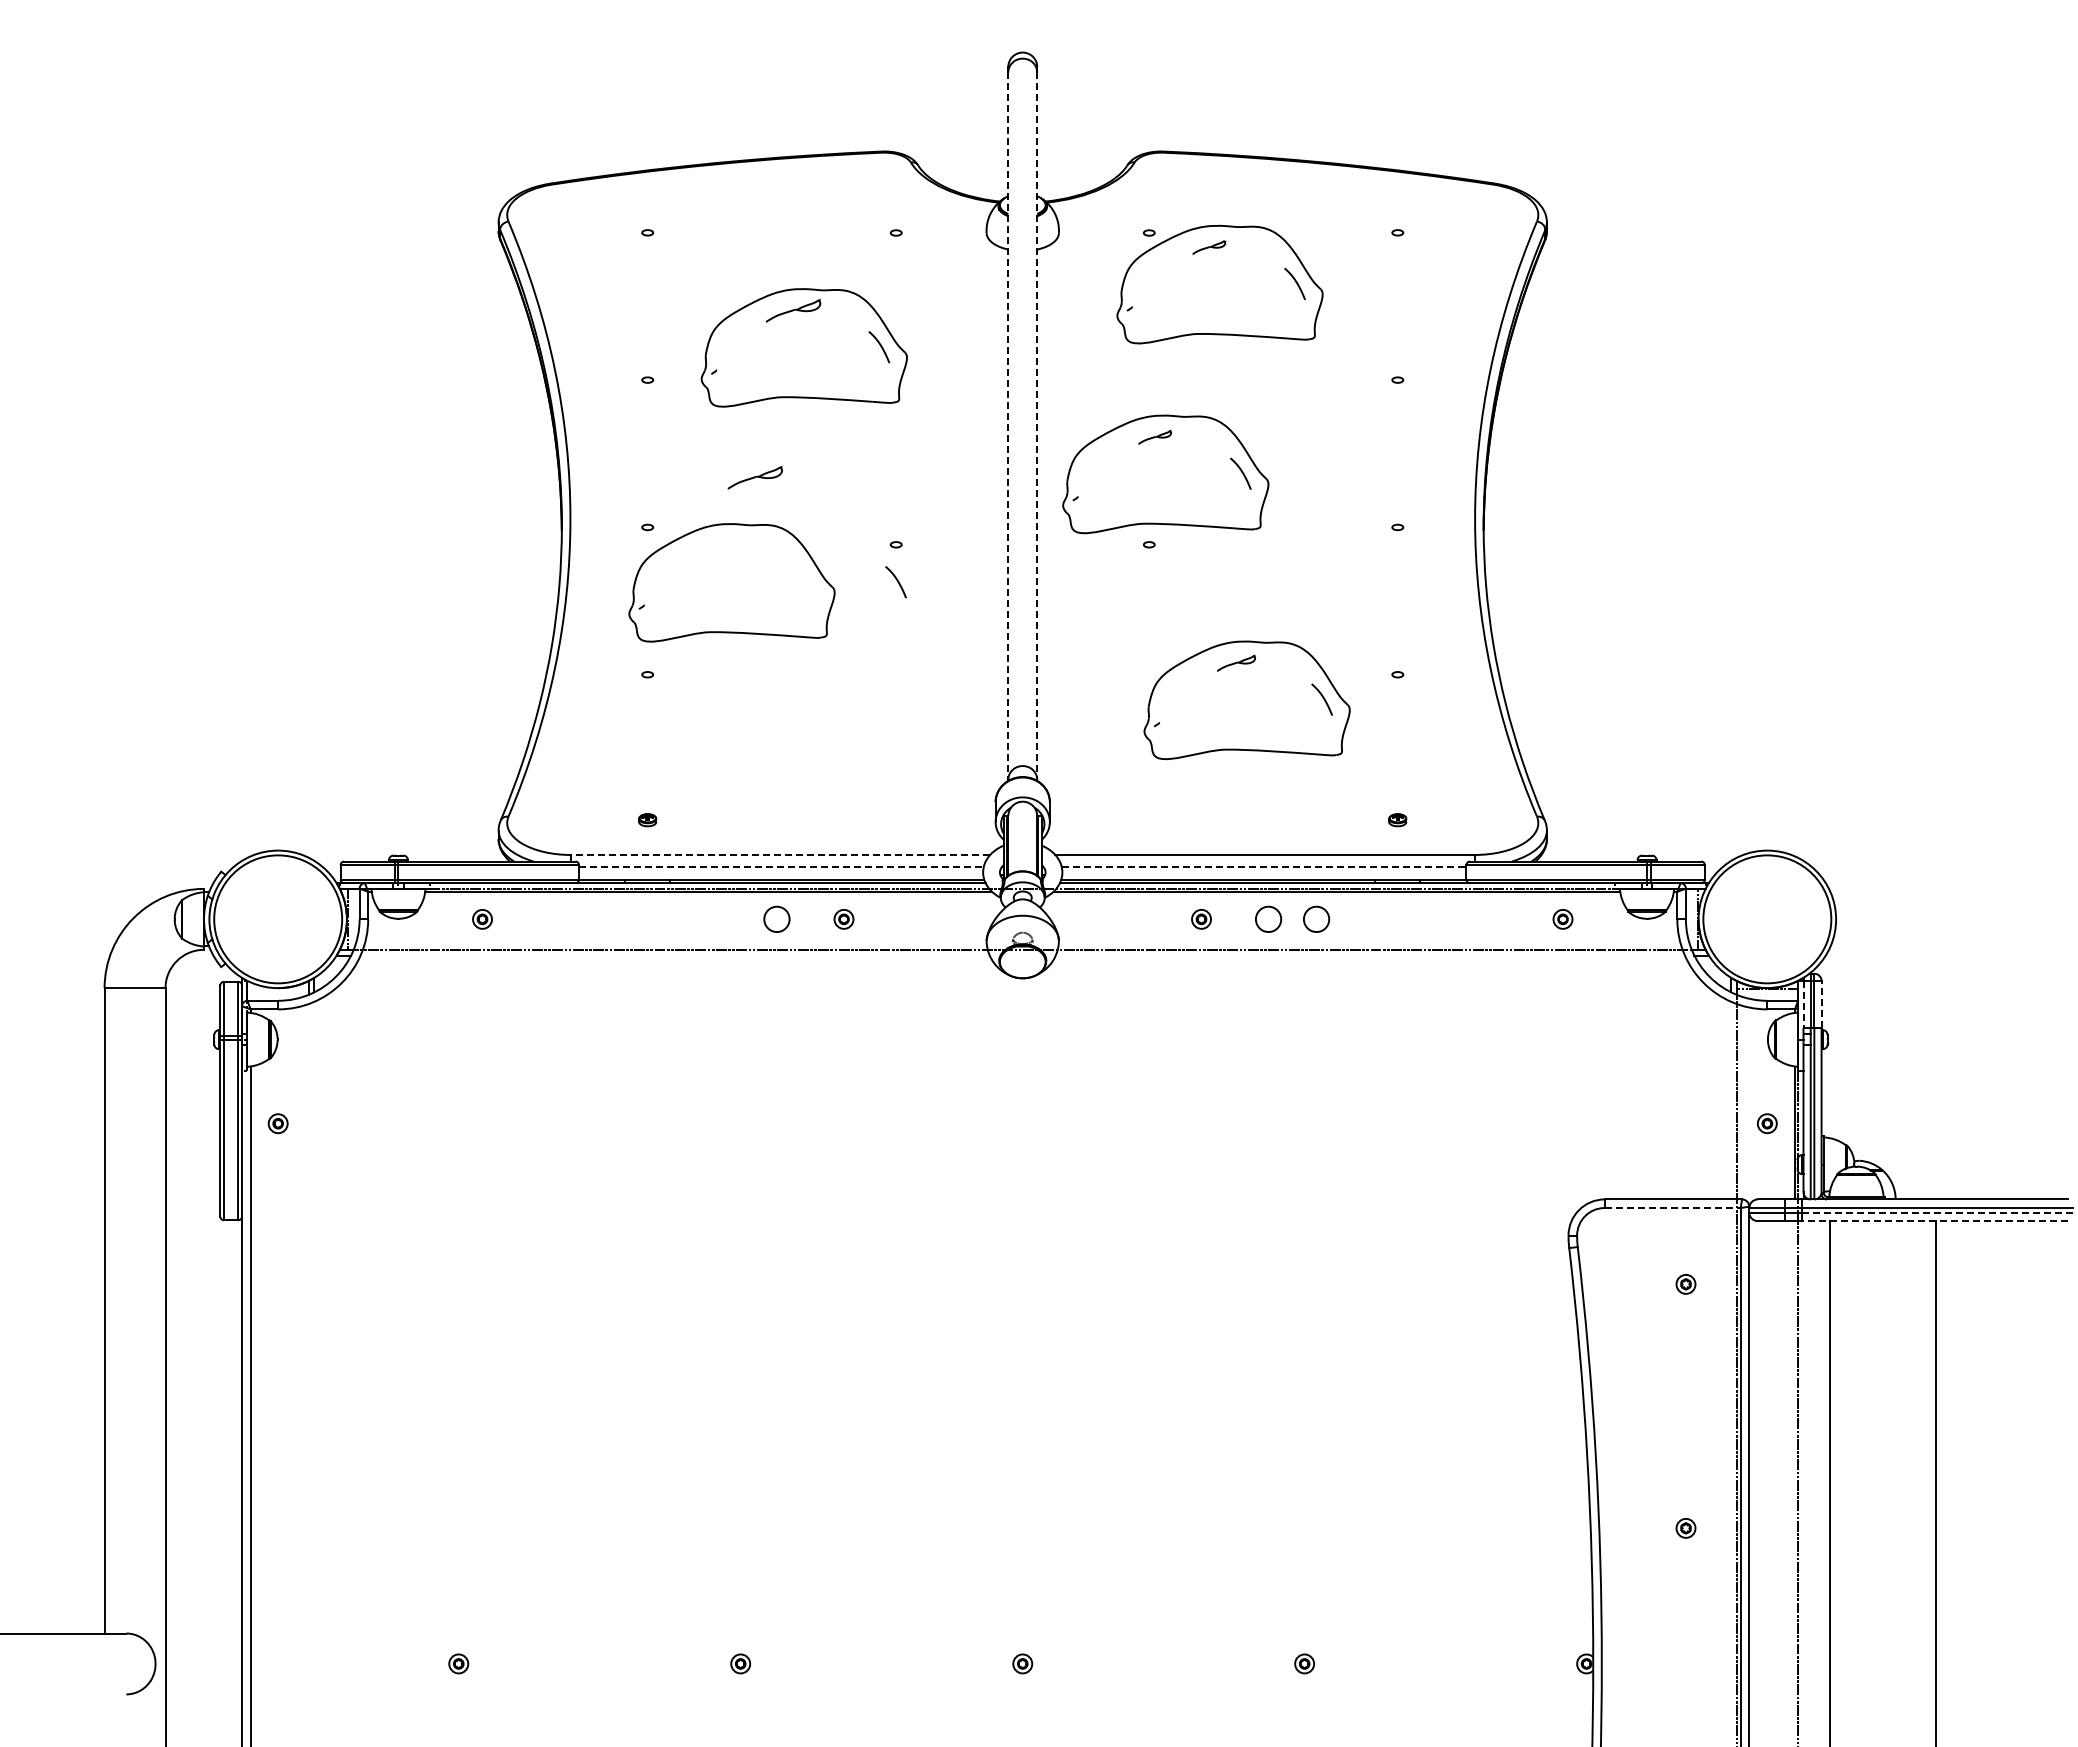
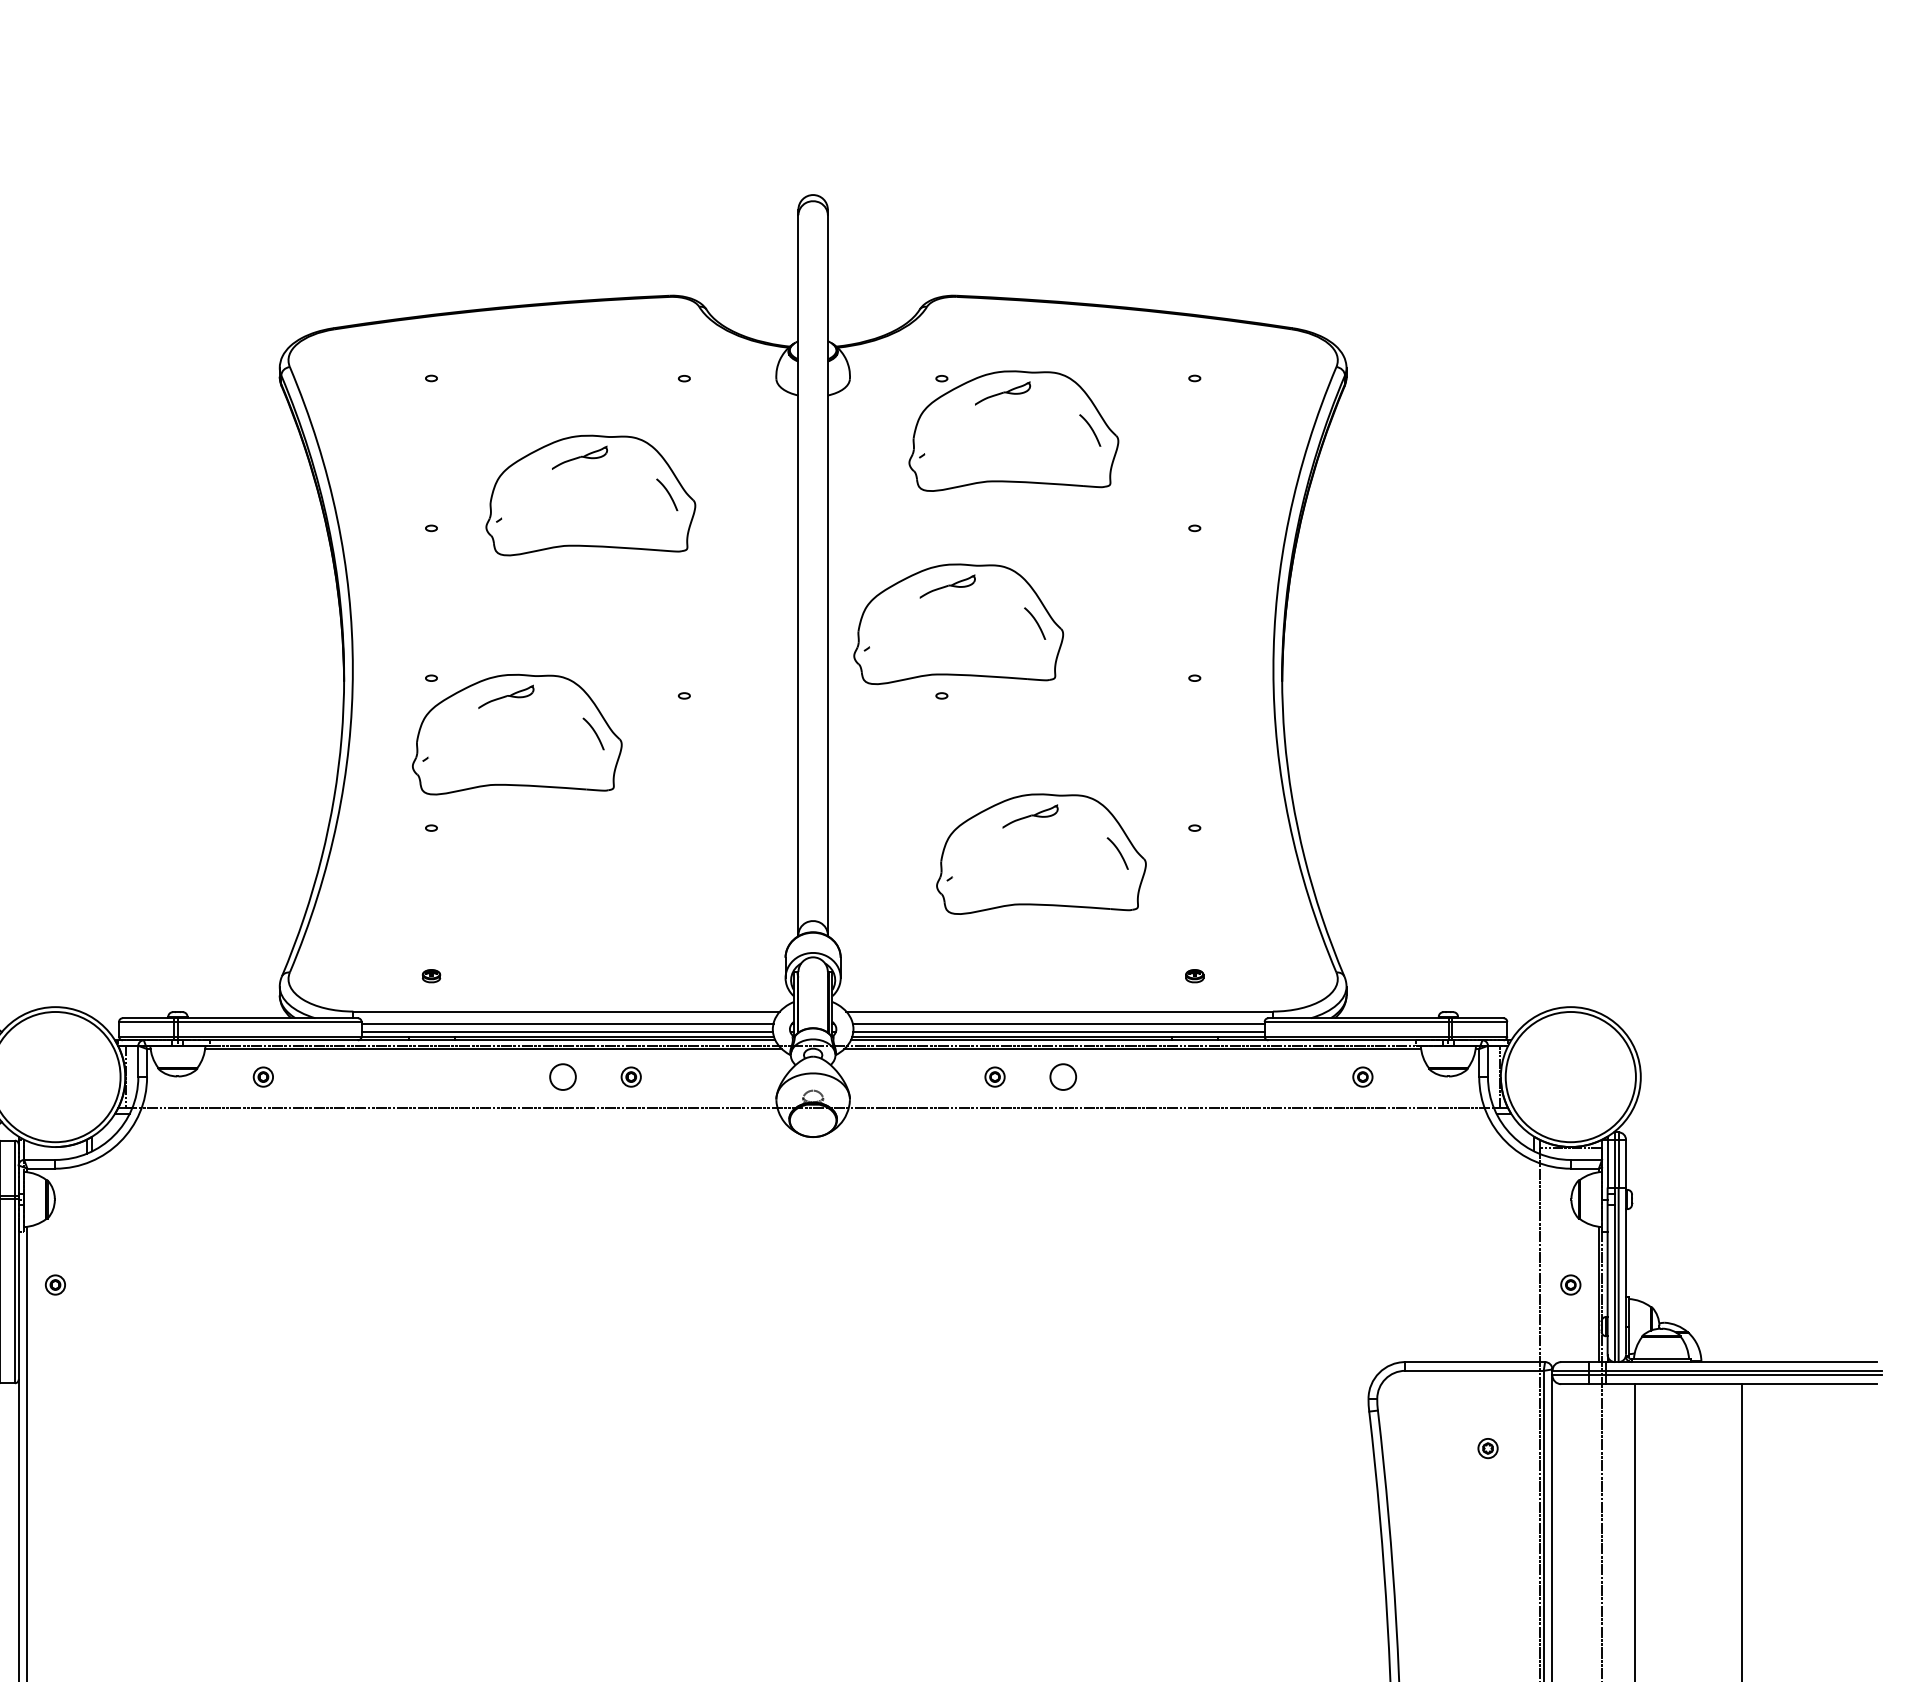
part: (1208, 247) -> (1002, 393), size x1.67
line: (1008, 426) -> (798, 575), dashed -> solid
line: (1037, 426) -> (828, 575), dashed -> solid
part: (1154, 437) -> (947, 586), size x1.67
part: (754, 477) -> (505, 696), moved
curve: (897, 582) -> (595, 734), moved
part: (1236, 663) -> (1030, 816), size x1.43
line: (780, 855) -> (566, 1012), dashed -> solid
line: (781, 866) -> (567, 1023), dashed -> solid
line: (1264, 866) -> (1059, 1023), dashed -> solid
line: (781, 875) -> (567, 1032), added
line: (1264, 875) -> (1059, 1032), added
circle: (1316, 918) -> (1112, 1076), removed
line: (1821, 1004) -> (1625, 1163), dashed -> solid
line: (1803, 1005) -> (1607, 1164), dashed -> solid
line: (1673, 1208) -> (1475, 1371), dashed -> solid
line: (1937, 1212) -> (1743, 1375), dashed -> solid
line: (1934, 1221) -> (1740, 1384), dashed -> solid

